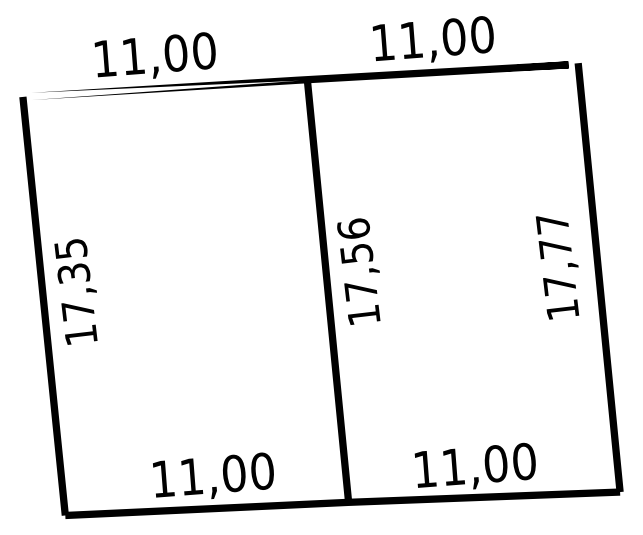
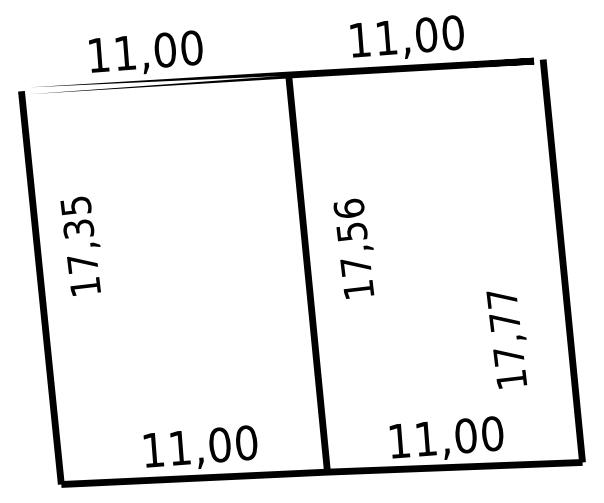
text: (557, 267) -> (506, 339), moved
text: (358, 271) -> (353, 248), moved
text: (75, 291) -> (80, 245), moved

